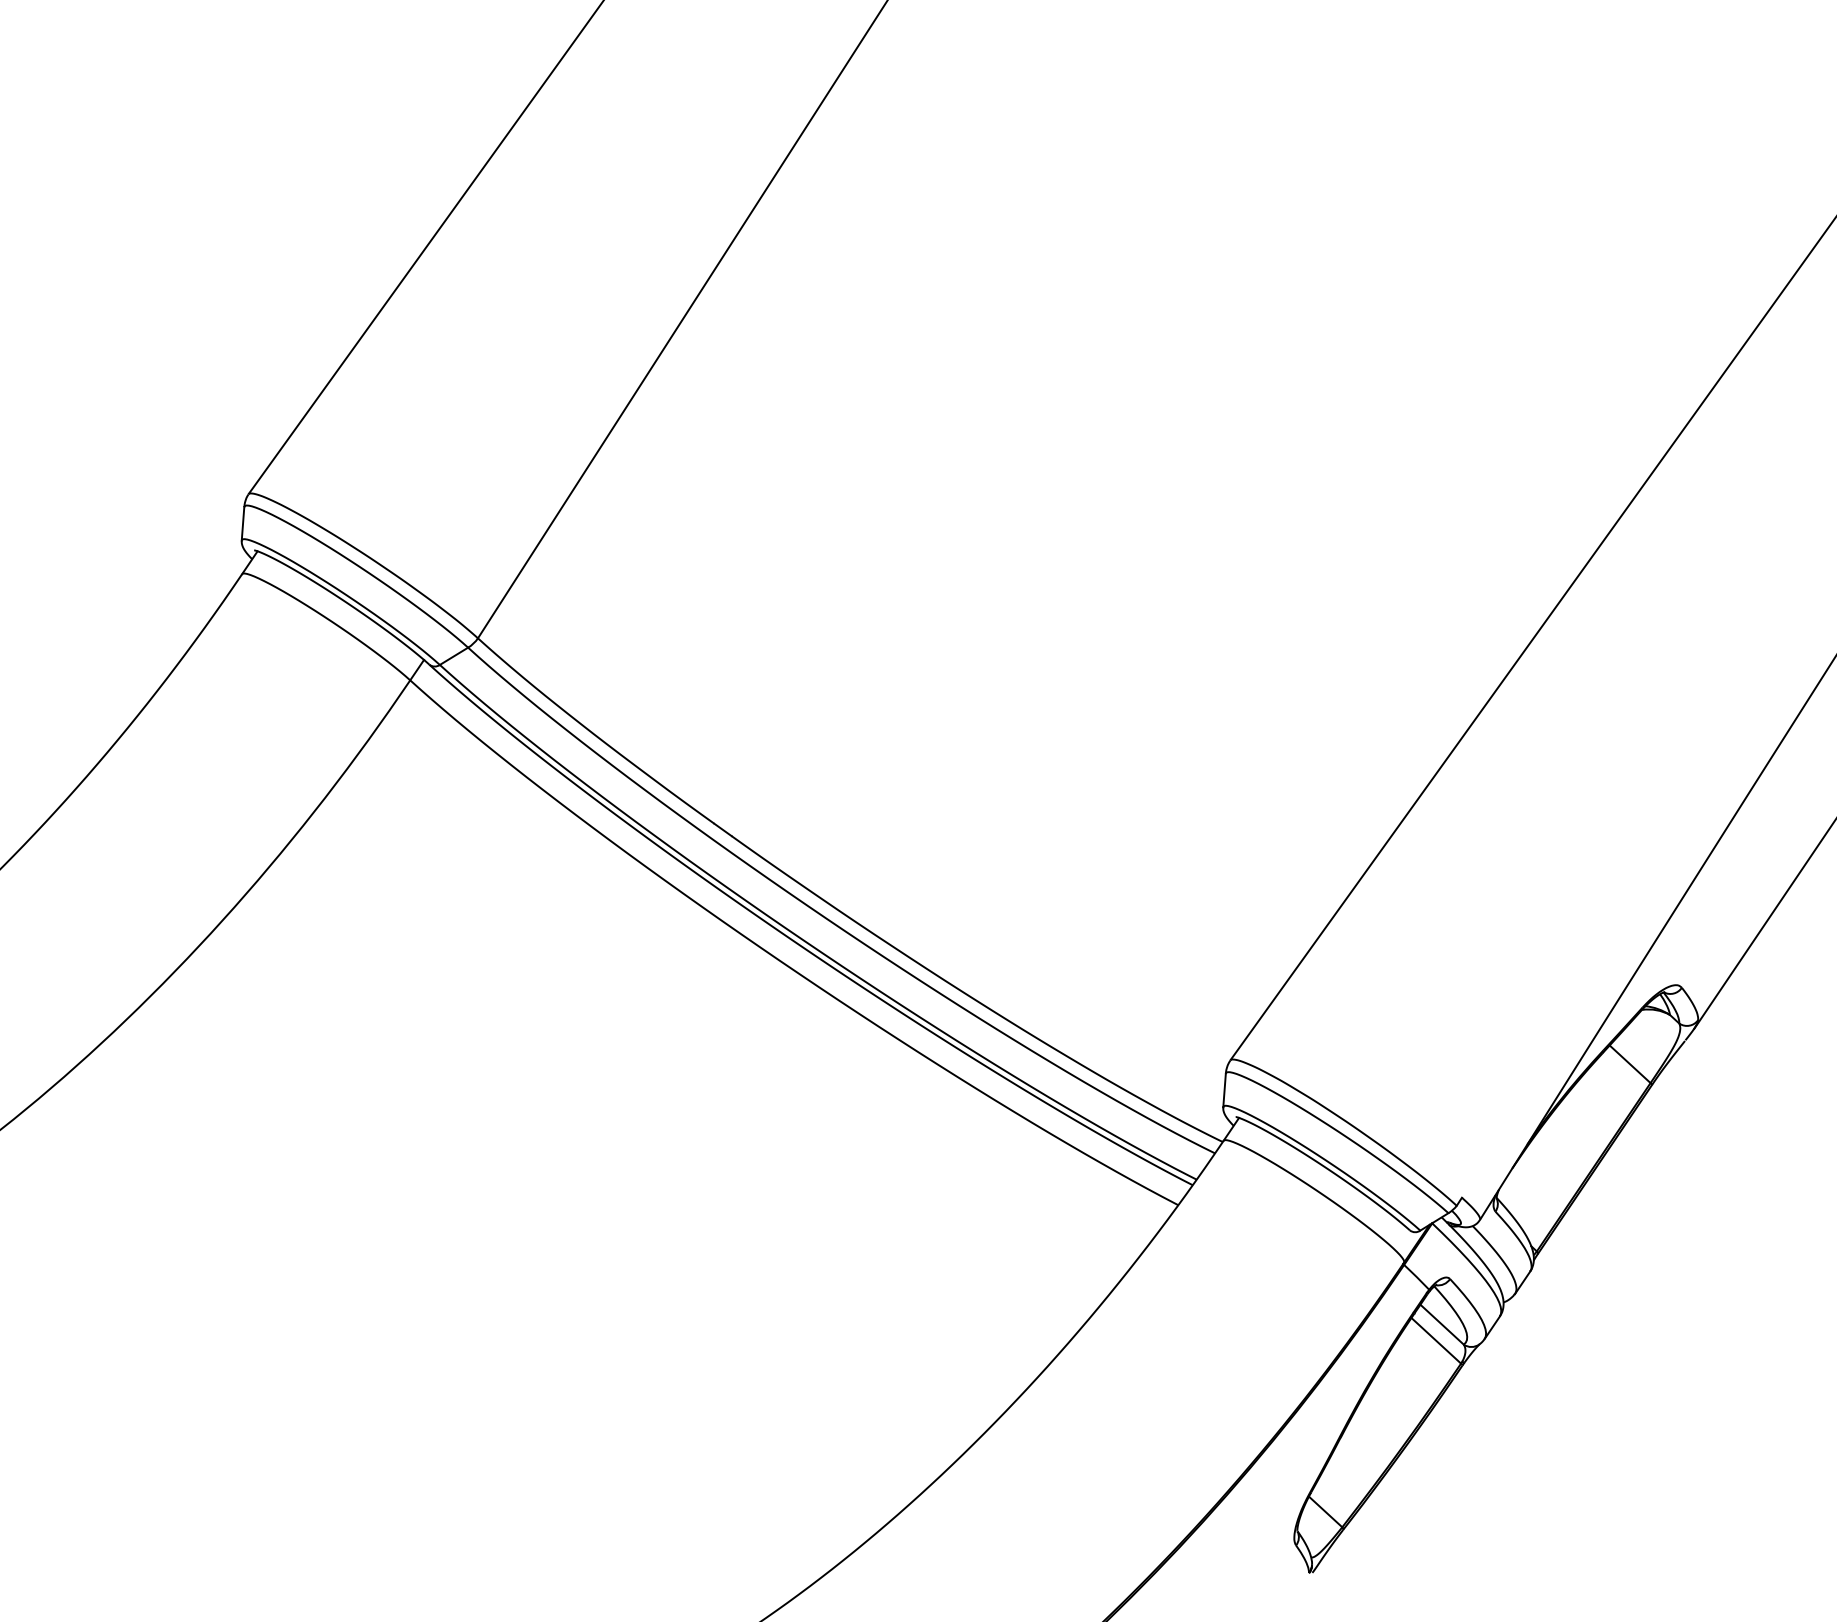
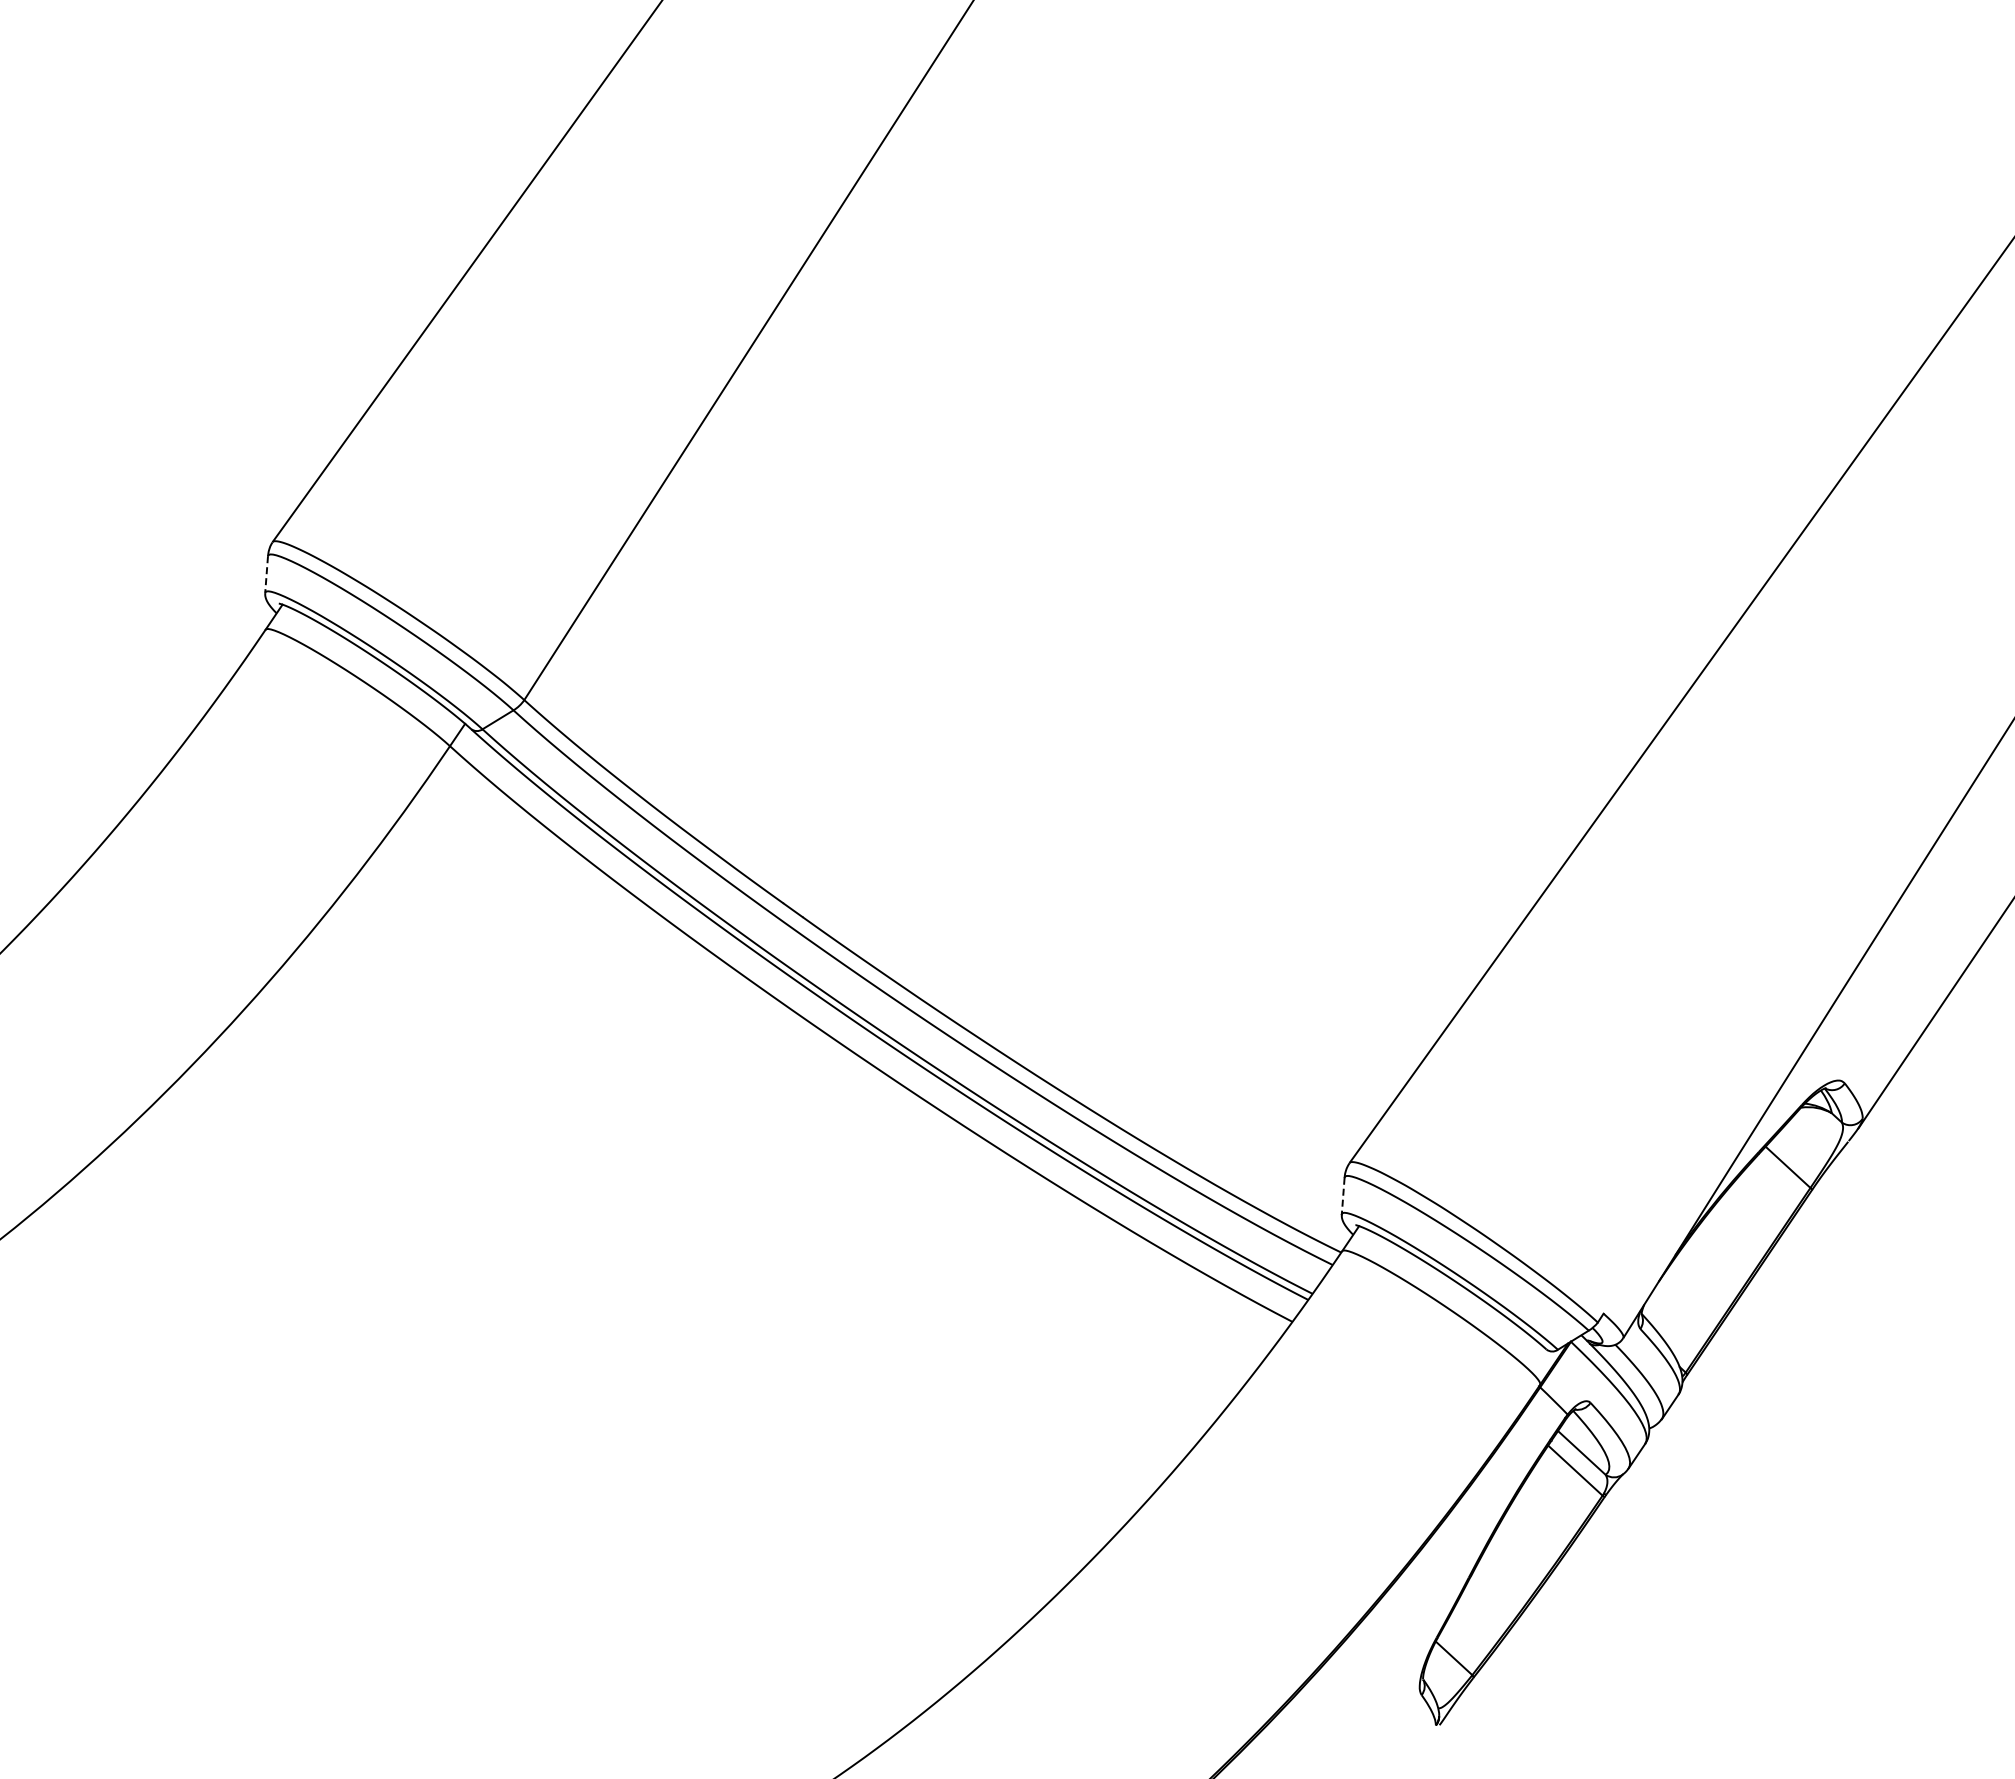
line: (242, 524) -> (266, 575), solid -> dashed
line: (1224, 1090) -> (1343, 1196), solid -> dashed

